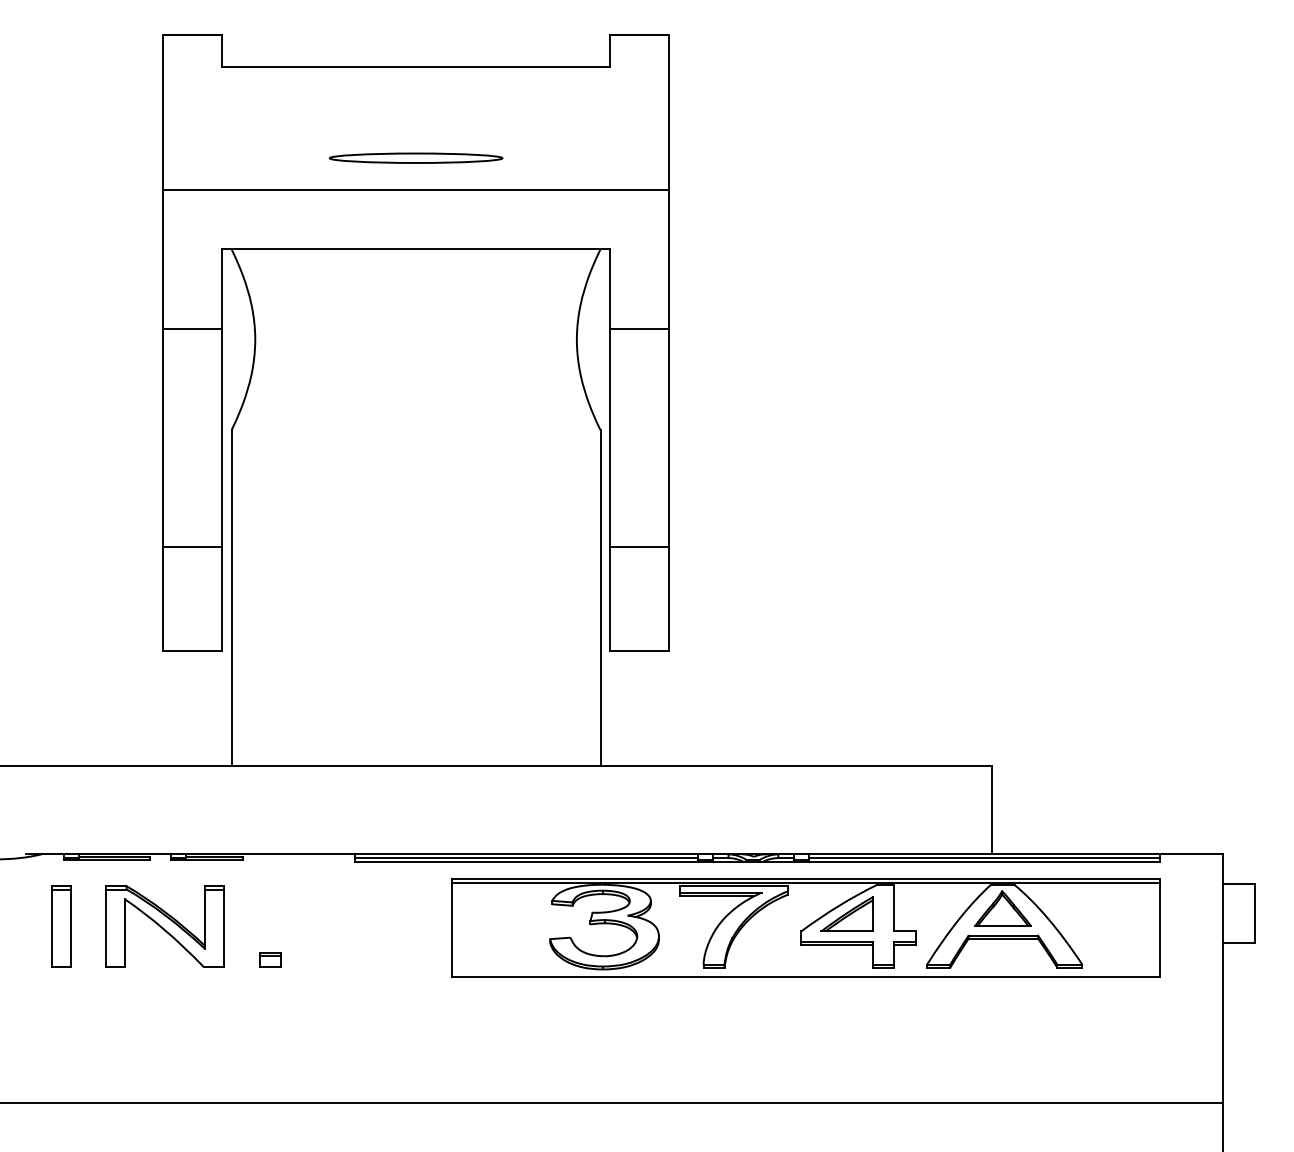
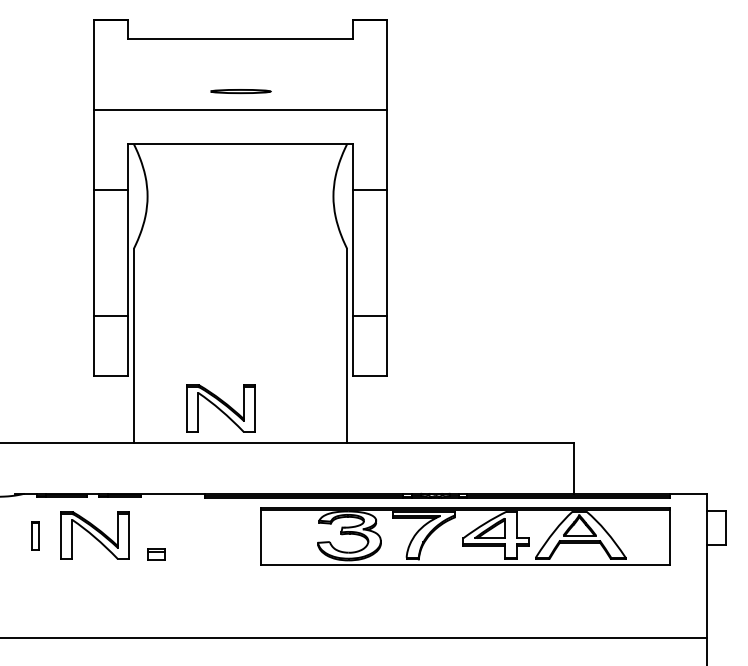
part: (416, 158) -> (240, 91), size x0.6
part: (381, 706) -> (220, 408), added
part: (61, 926) -> (35, 535), size x0.6
part: (268, 959) -> (155, 554), size x1.4

